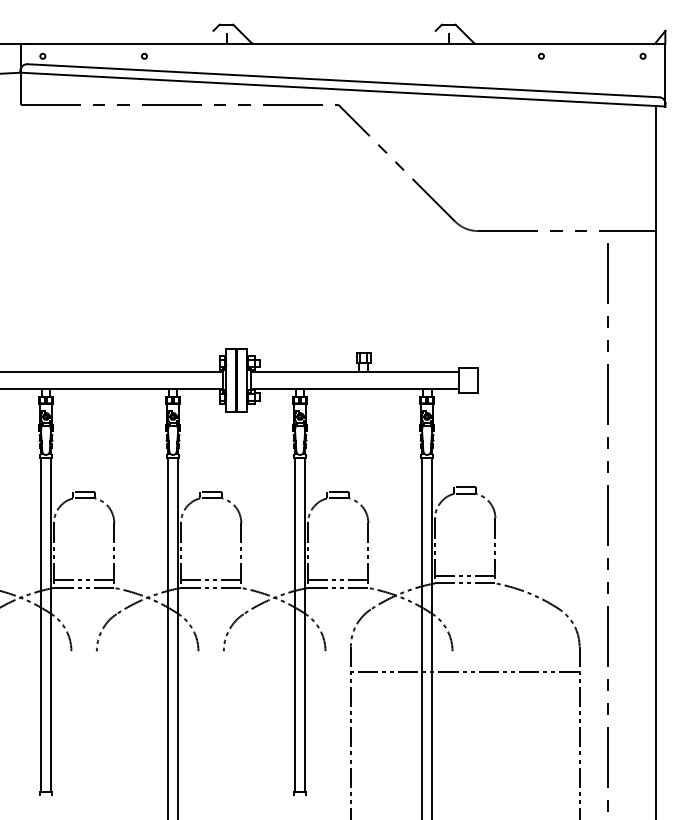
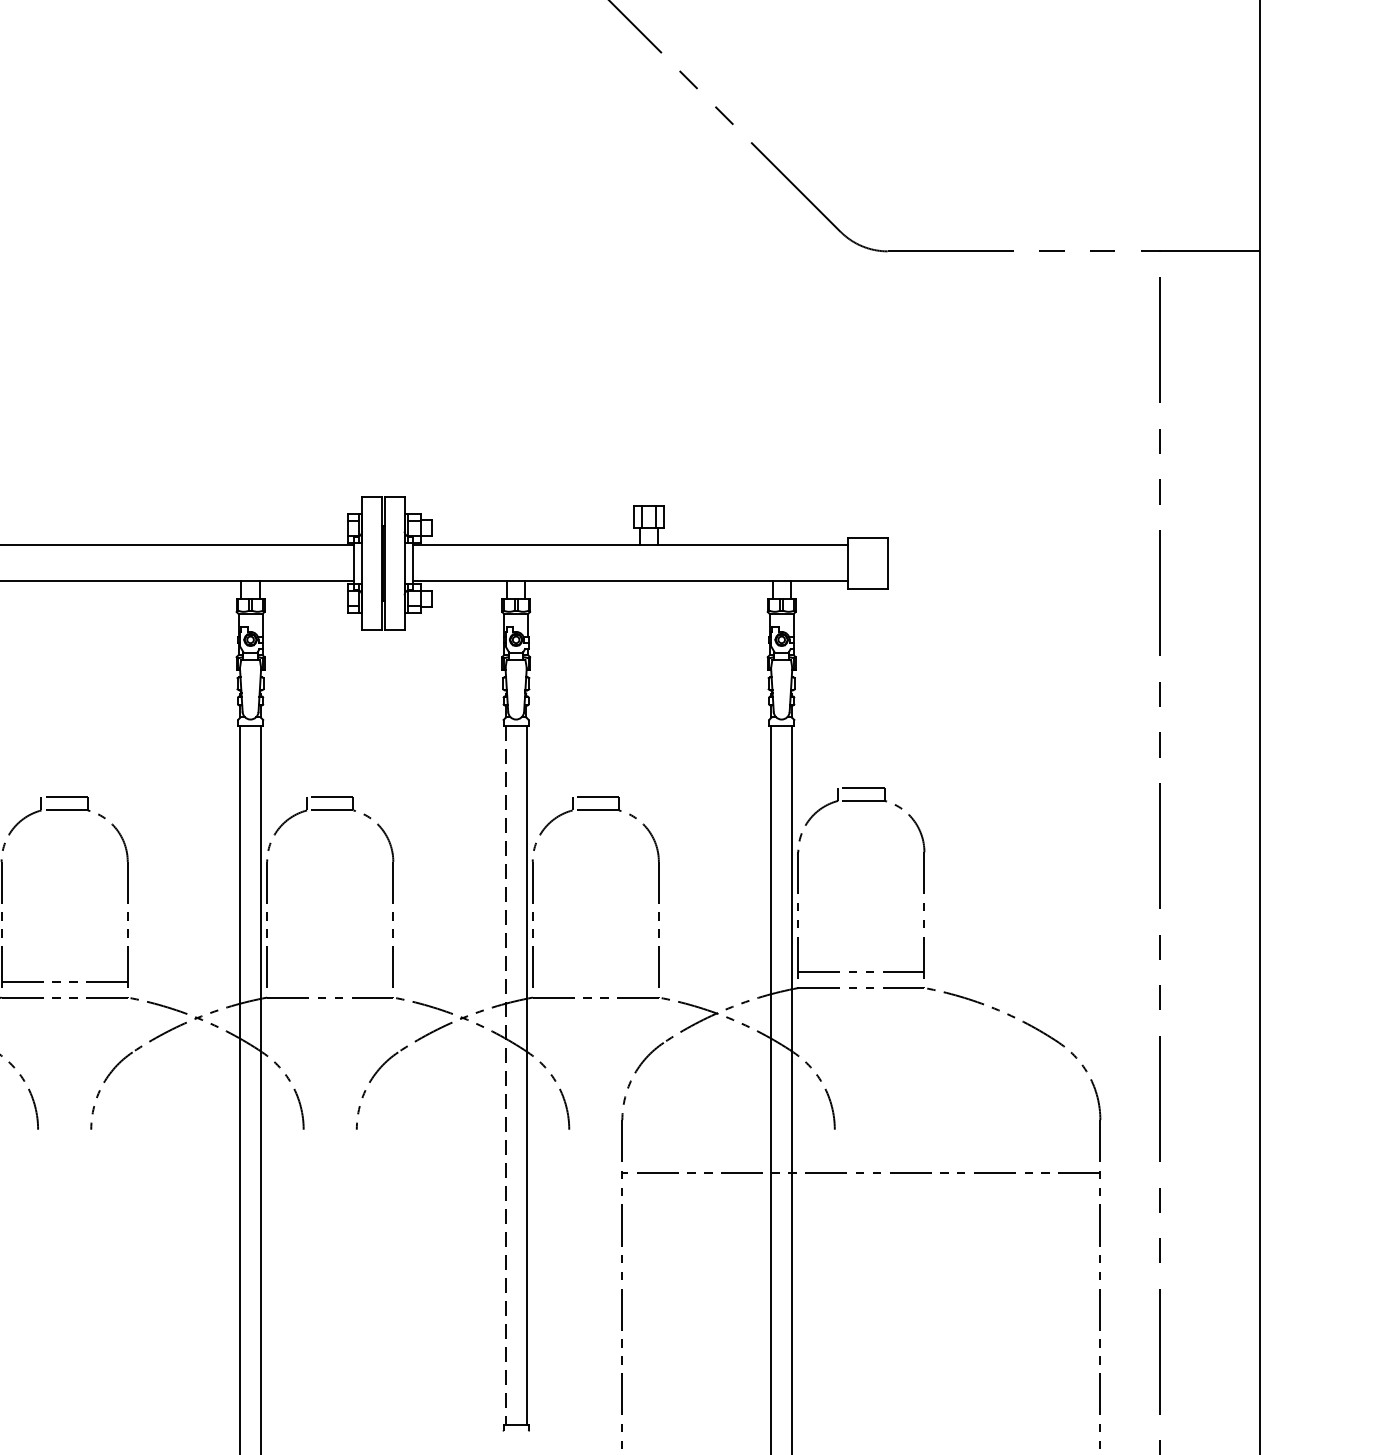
line: (211, 580) -> (330, 981), removed
line: (338, 580) -> (596, 981), removed
line: (295, 625) -> (506, 1076), solid -> dashed

